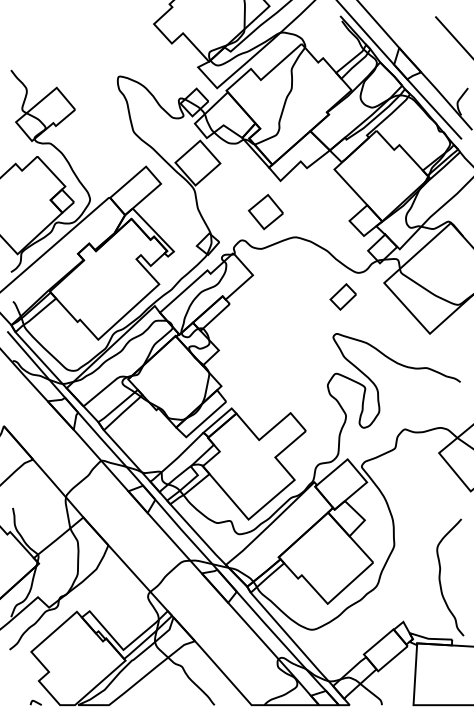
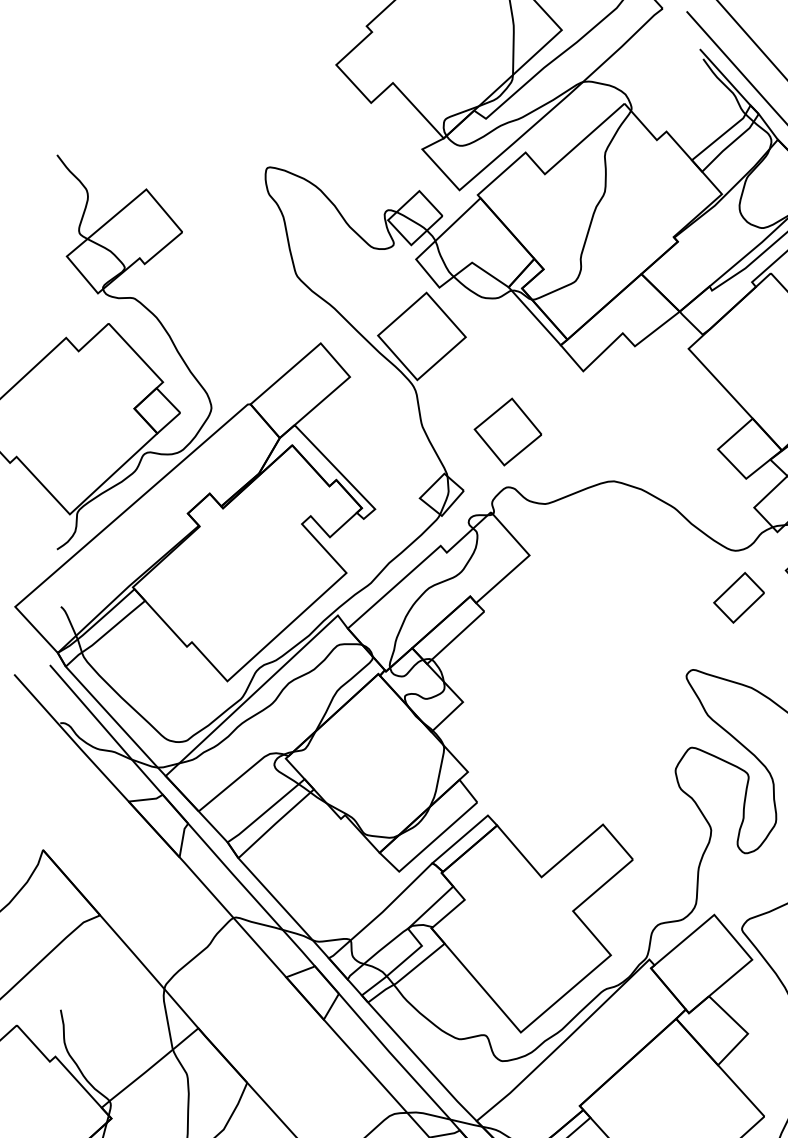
part: (265, 212) -> (507, 432), moved
part: (342, 296) -> (737, 596), moved

